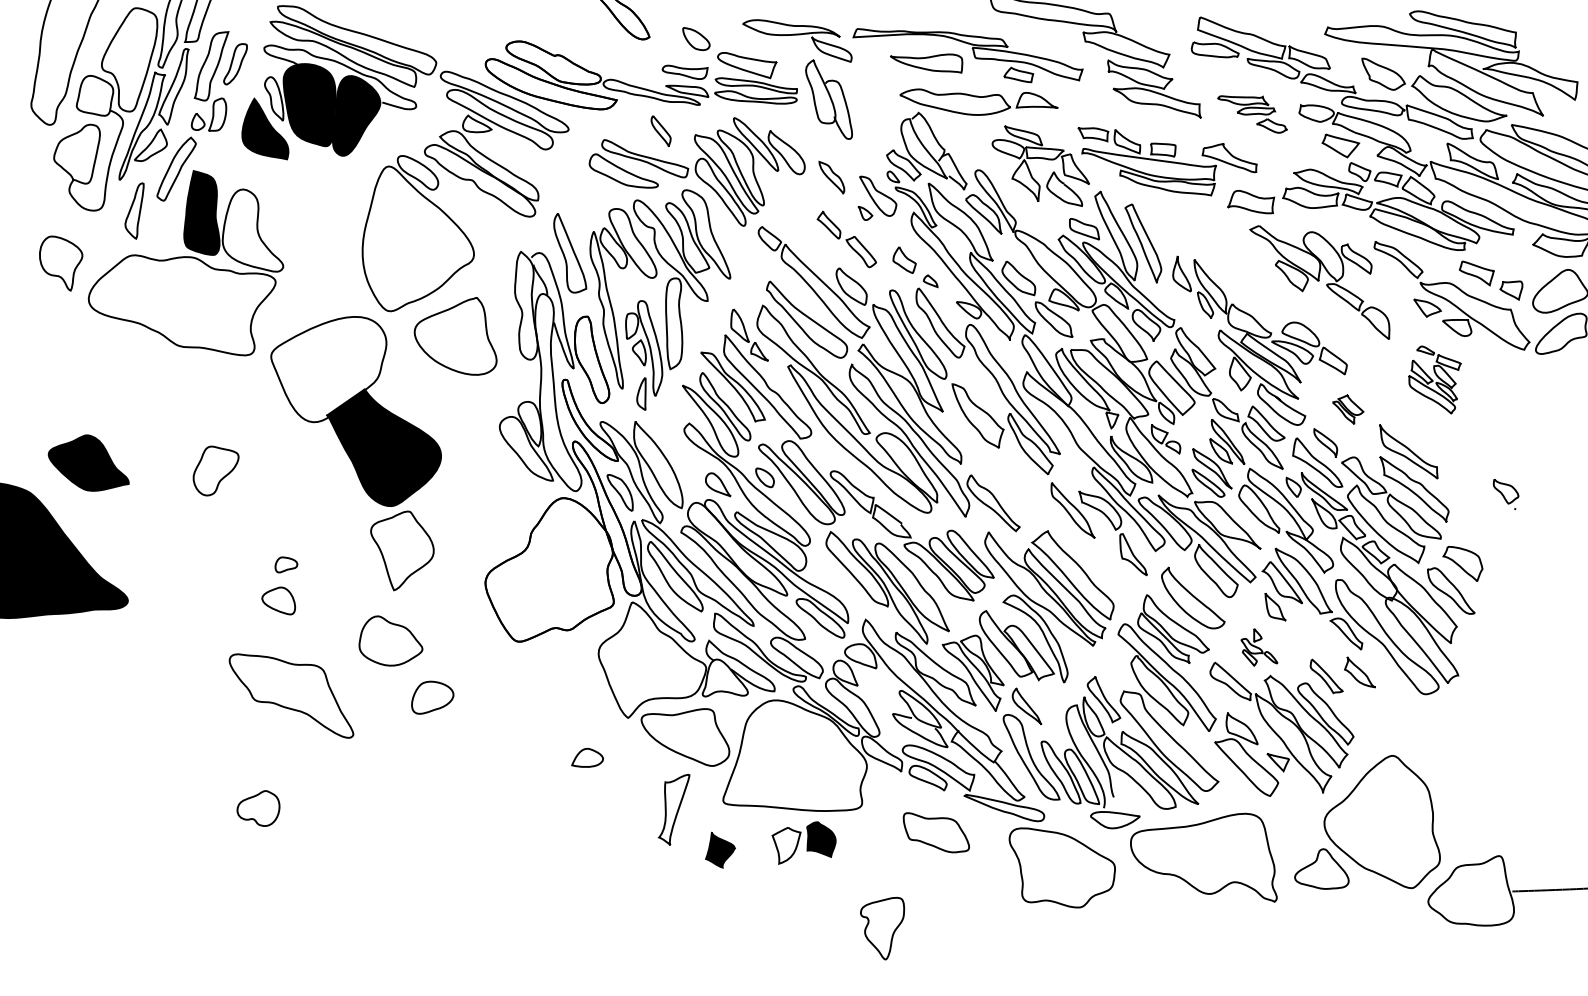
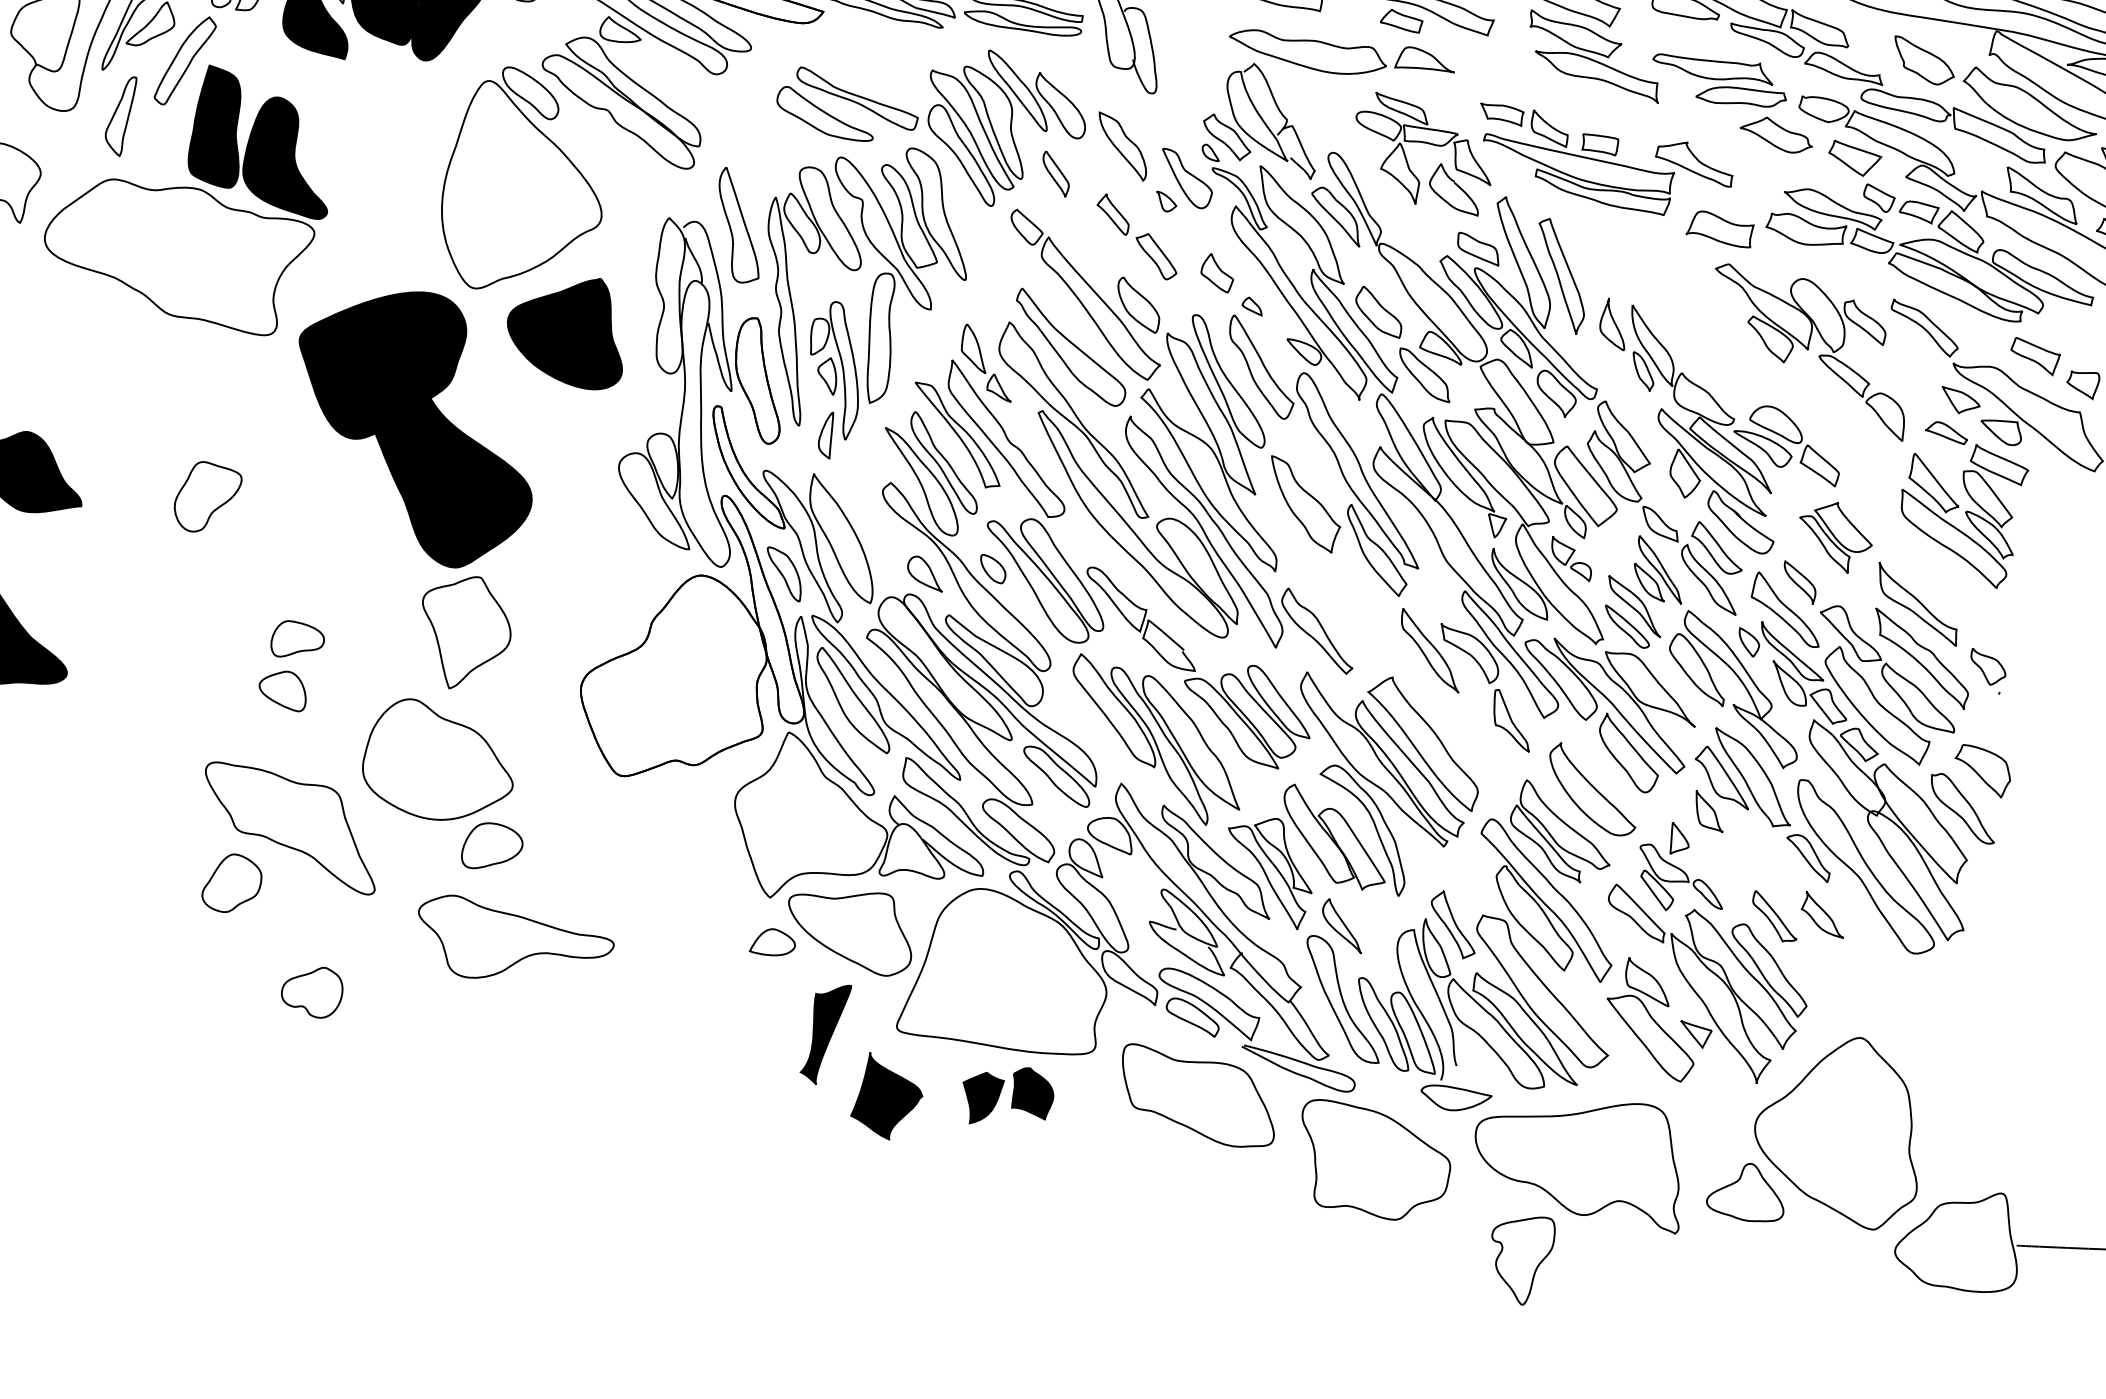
part: (1252, 114) -> (1732, 103), size x1.67
part: (660, 130) -> (1055, 173), moved
part: (831, 177) -> (1122, 146), size x1.43
fill: (252, 230) -> (287, 157), added
fill: (455, 335) -> (565, 330), added
fill: (328, 369) -> (380, 364), added
part: (1434, 379) -> (1962, 503), size x1.67
part: (1347, 409) -> (1834, 536), size x1.67
part: (1505, 494) -> (1987, 671), moved
part: (286, 564) -> (298, 639), size x1.67
part: (390, 640) -> (438, 759), size x1.67
part: (1259, 647) -> (1681, 867), size x1.67
part: (253, 737) -> (231, 883), added
part: (587, 757) -> (772, 941), moved
part: (453, 761) -> (515, 940), added
part: (258, 808) -> (312, 991), moved
fill: (674, 809) -> (826, 1033), added
part: (936, 832) -> (1198, 1096), size x1.67
fill: (786, 845) -> (982, 1098), added
part: (720, 849) -> (887, 1096), size x1.67
part: (882, 928) -> (1521, 1260), moved

